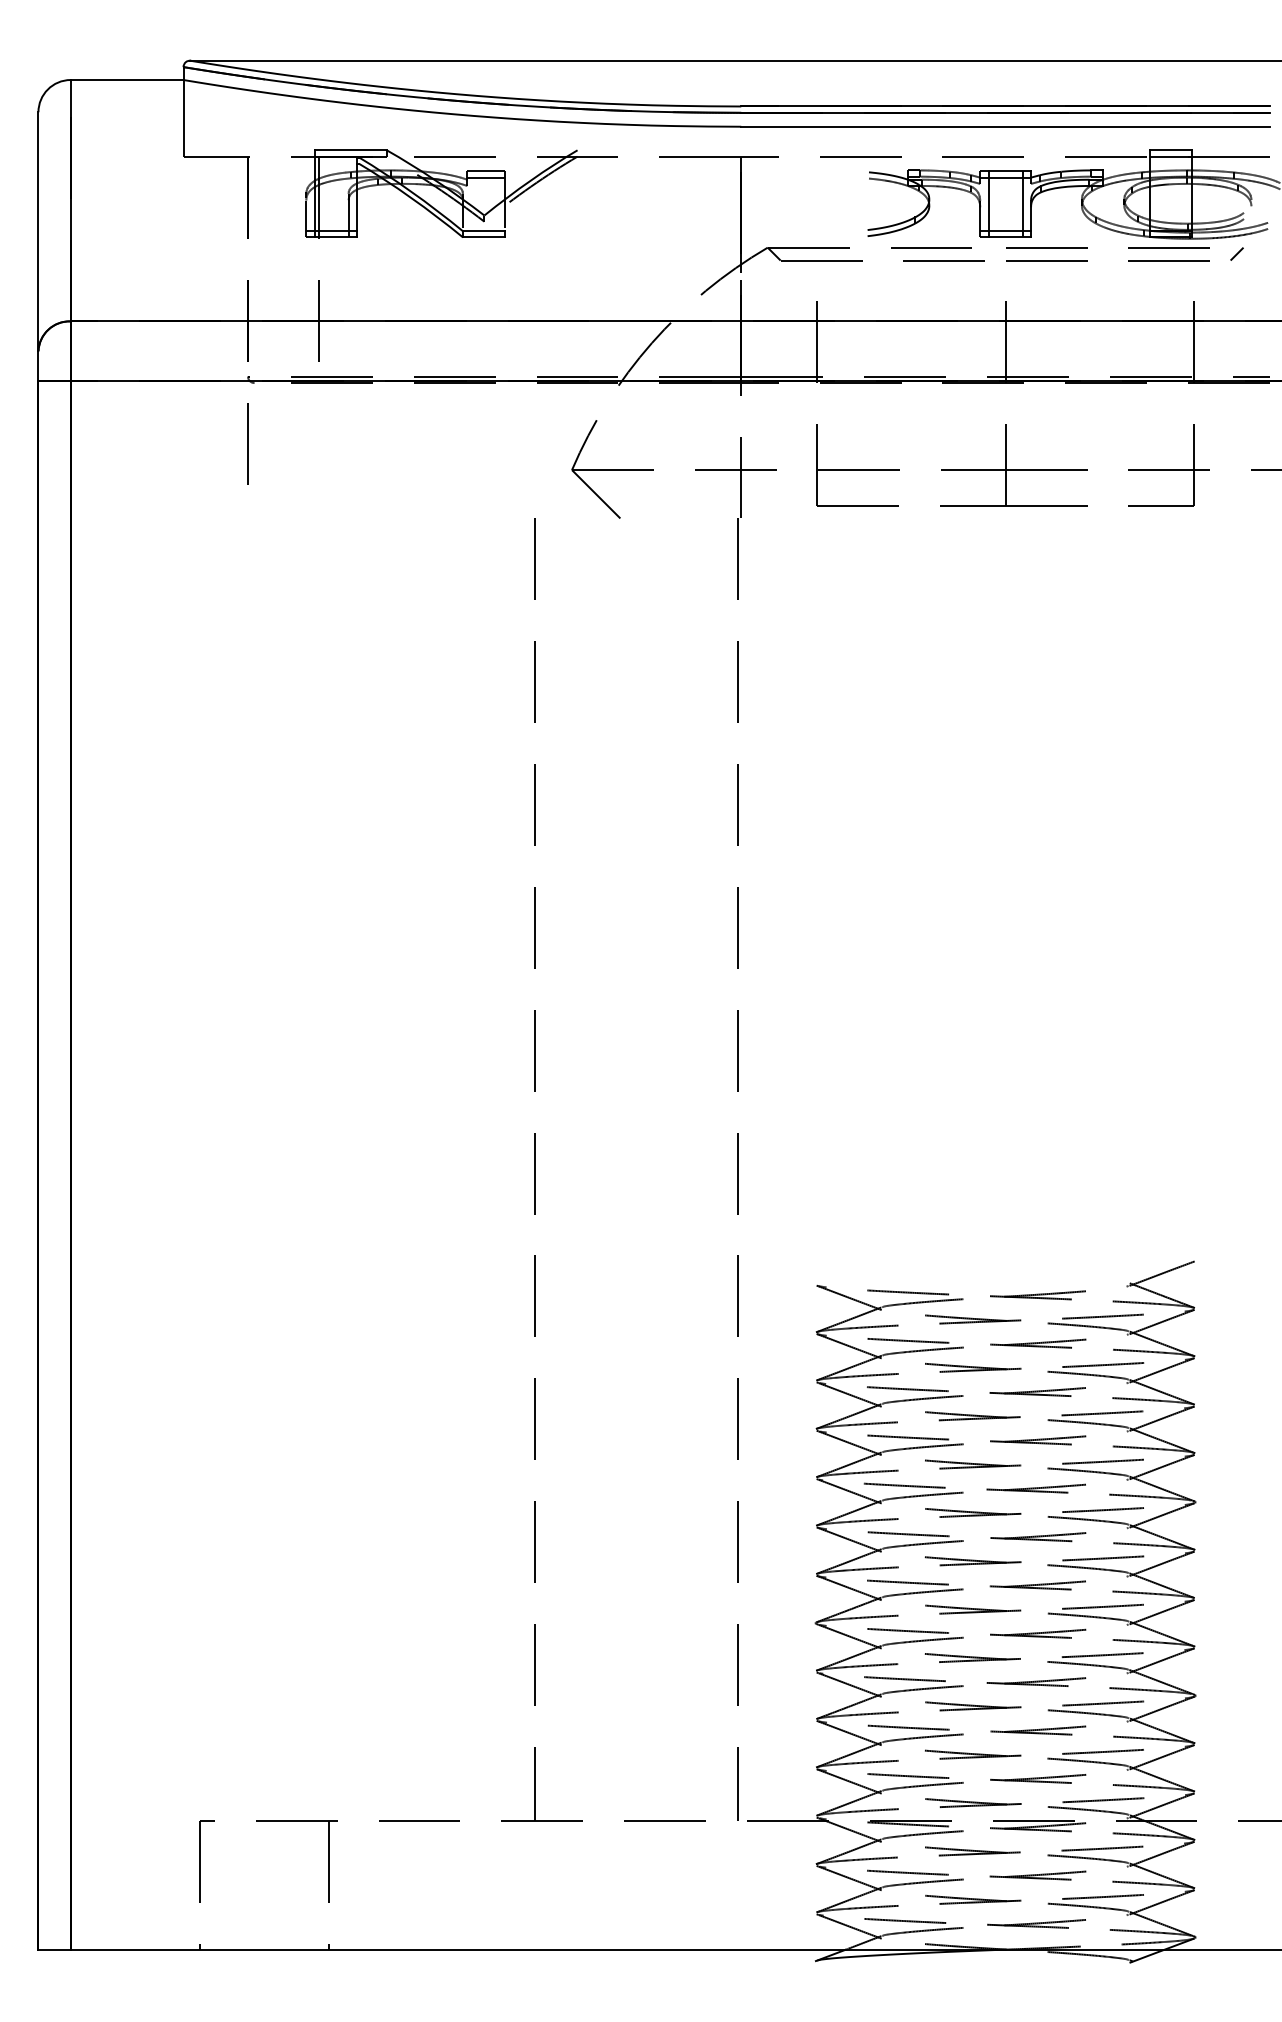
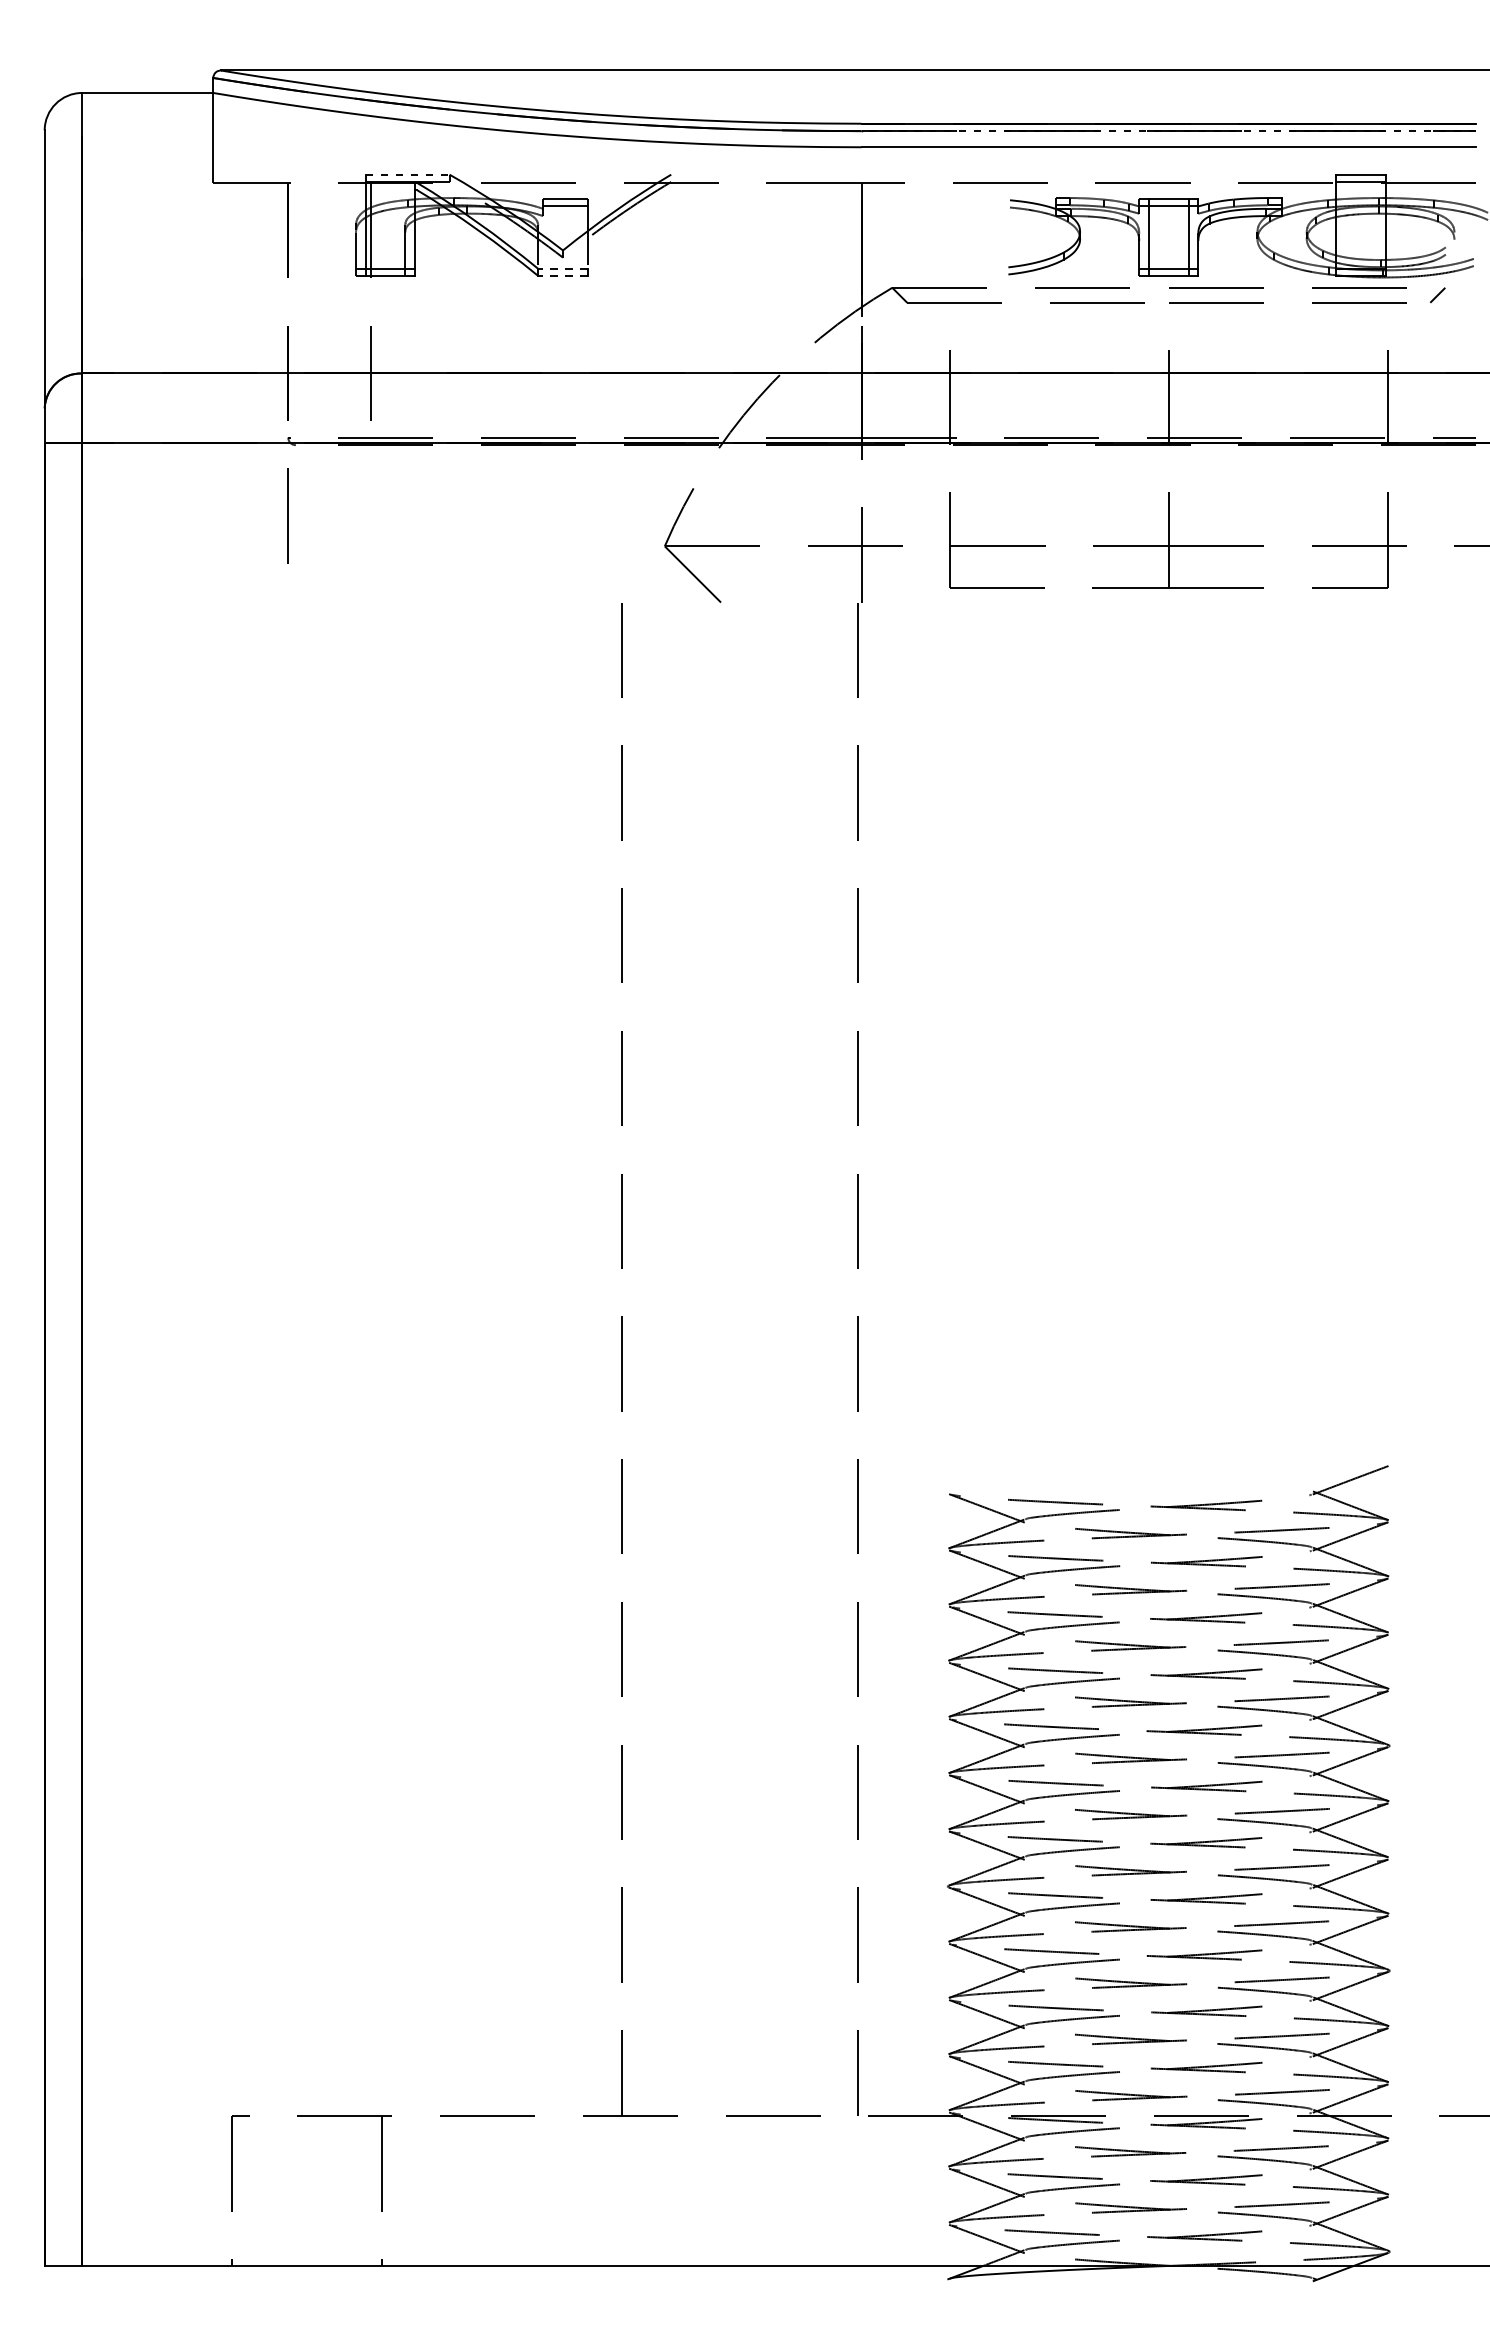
line: (1005, 113) -> (1168, 131), solid -> dashed
line: (350, 150) -> (407, 174), solid -> dashed
line: (483, 231) -> (562, 268), solid -> dashed
line: (483, 237) -> (562, 275), solid -> dashed

